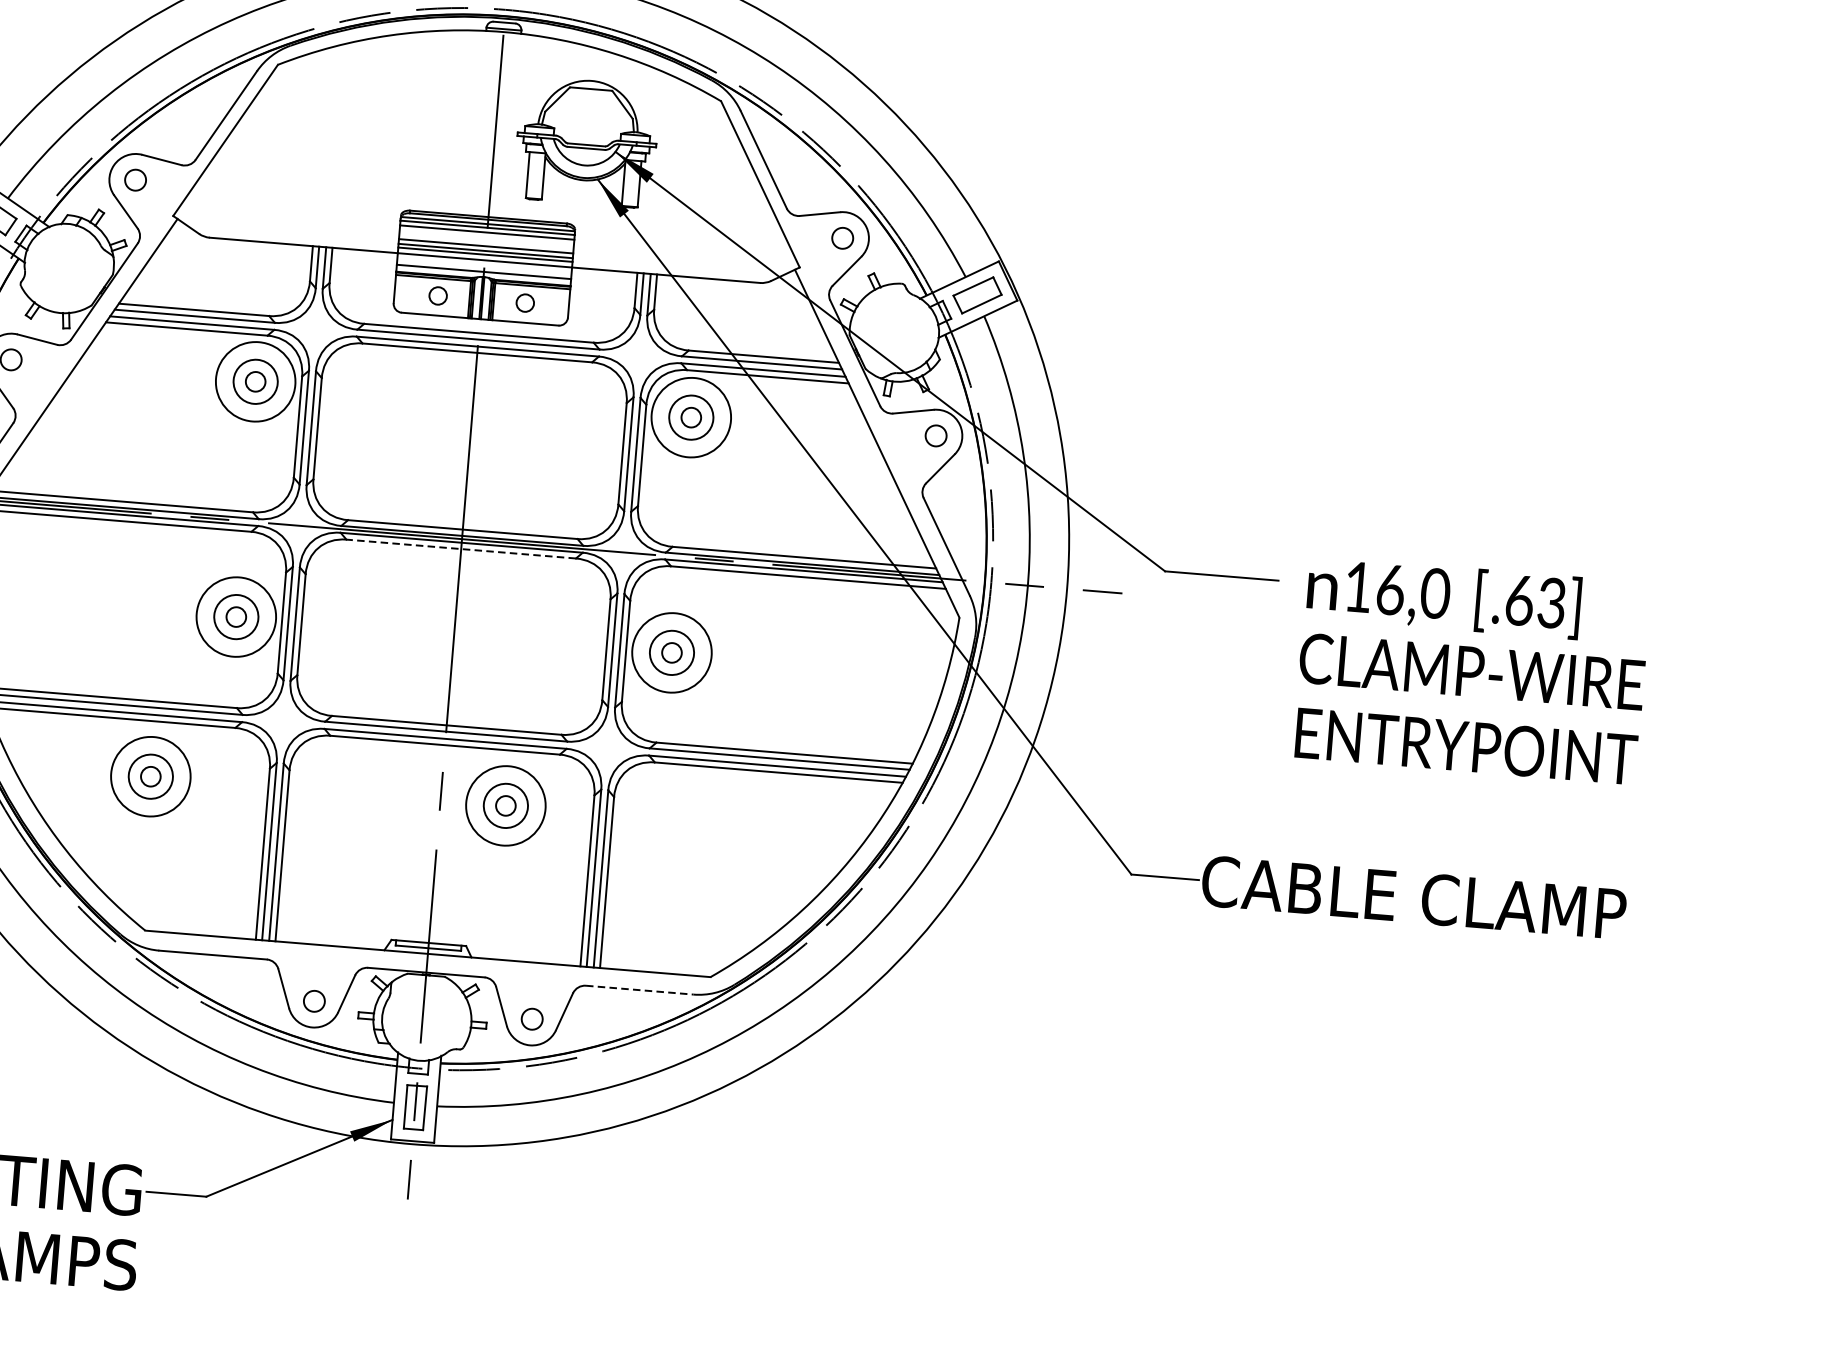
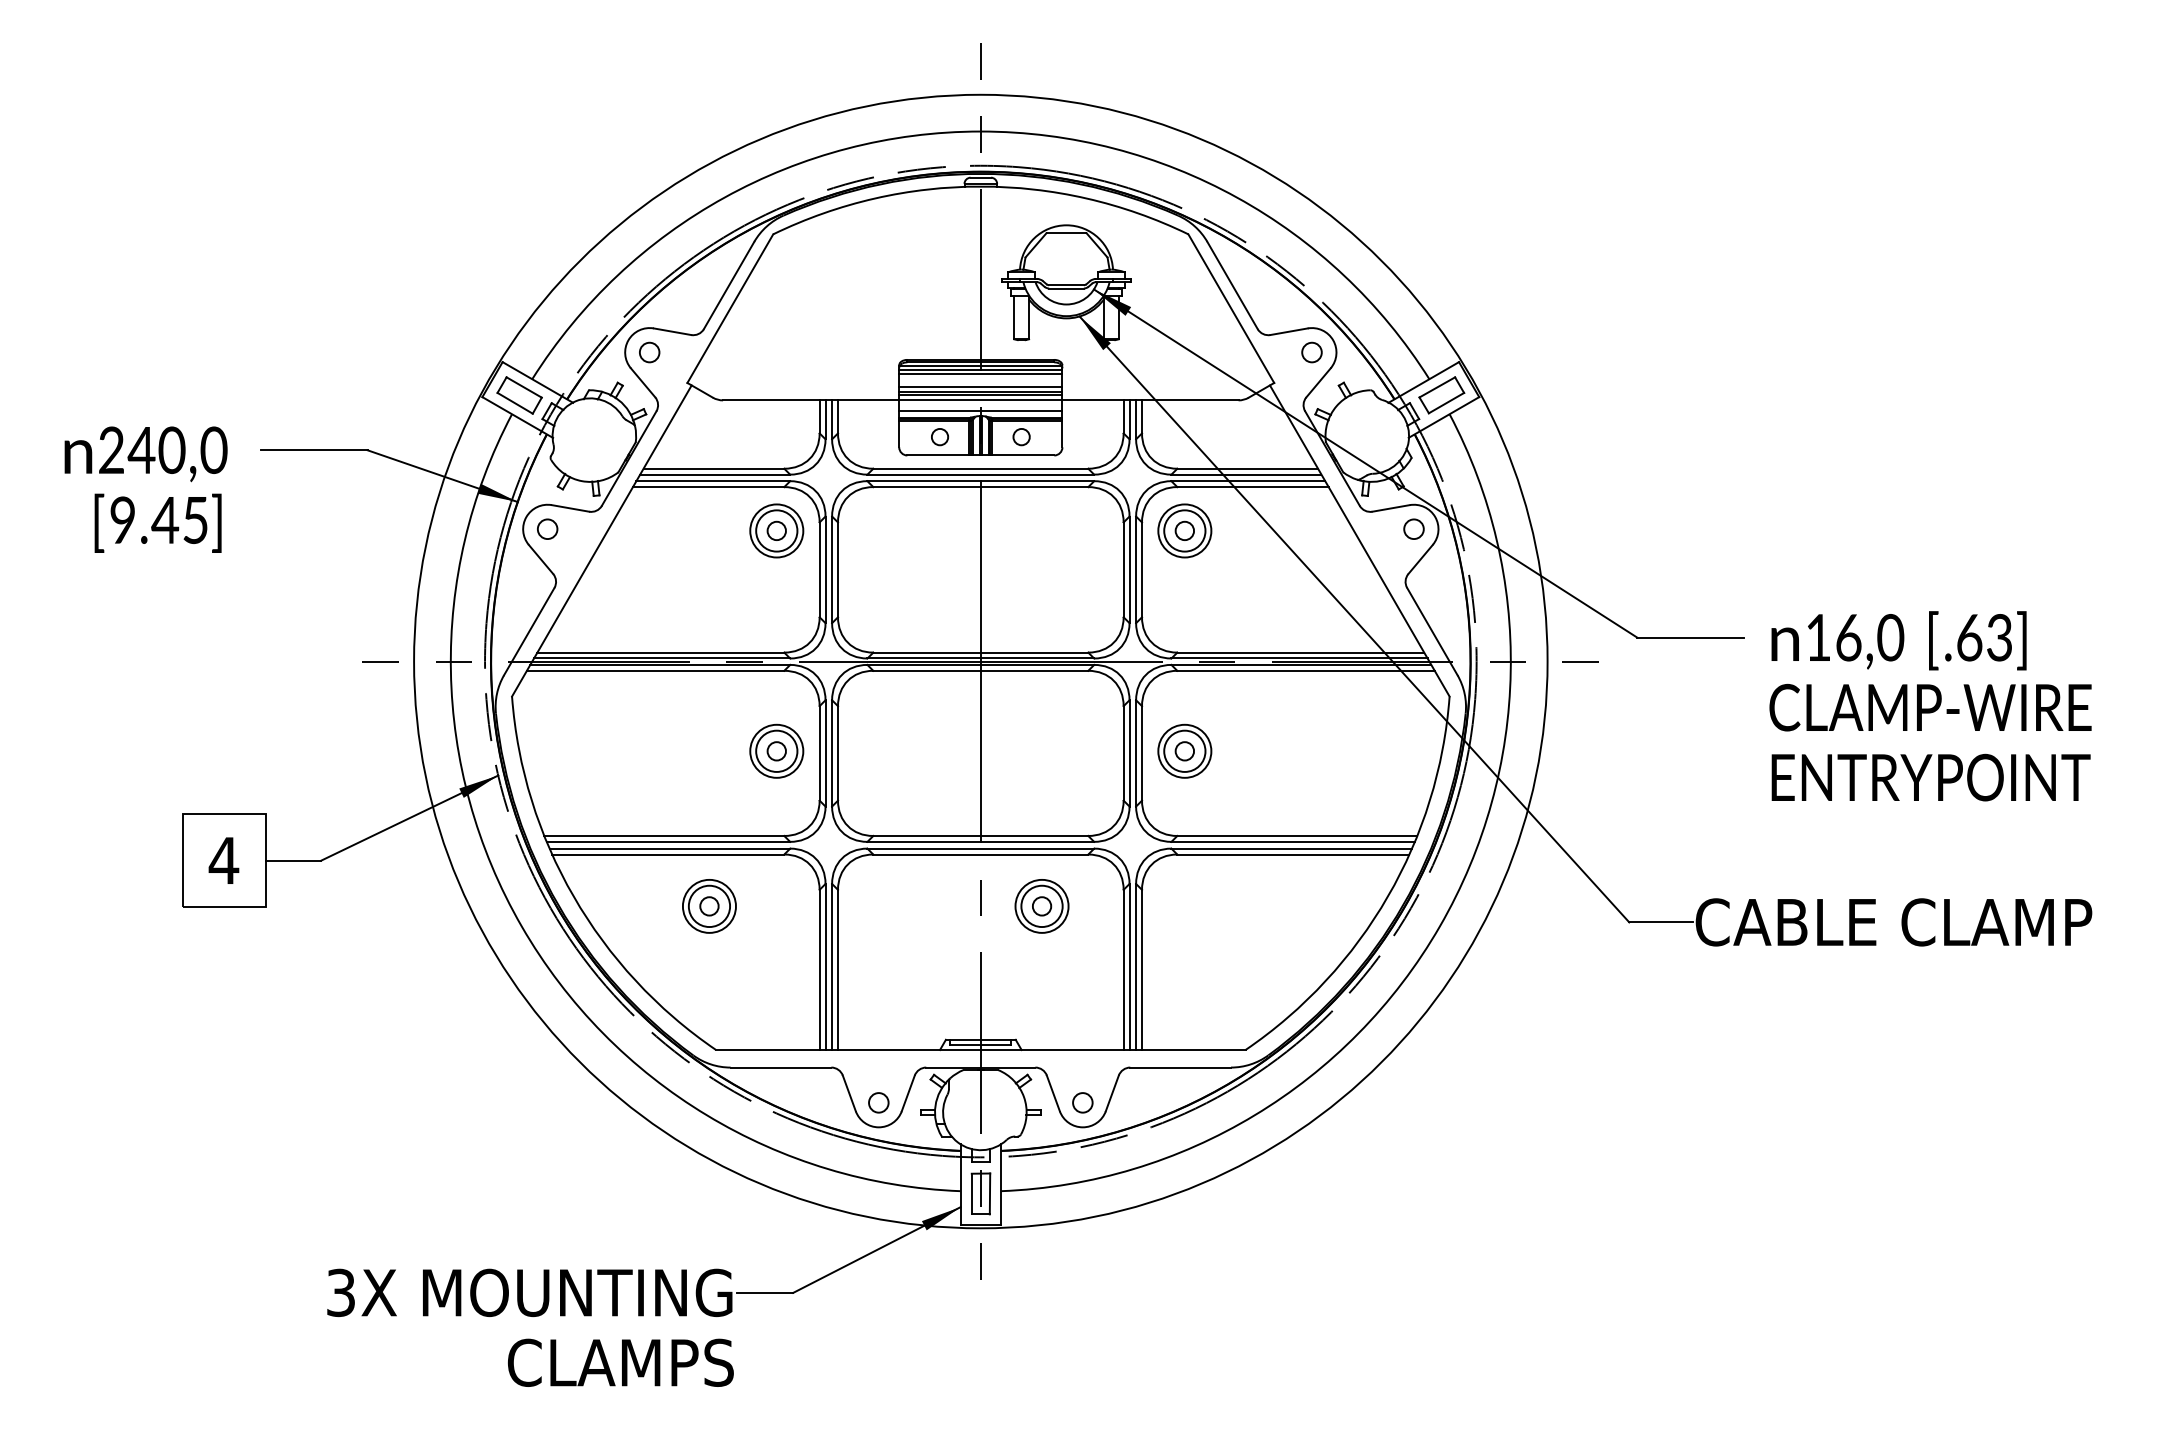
circle: (255, 381) -> (776, 530), size x0.71
circle: (690, 417) -> (1184, 530), size x0.71
line: (460, 548) -> (980, 670), dashed -> solid
circle: (236, 616) -> (776, 750), size x0.71
circle: (671, 651) -> (1184, 750), size x0.71
circle: (149, 775) -> (708, 905), size x0.71
circle: (505, 804) -> (1041, 905), size x0.71
line: (640, 990) -> (1181, 1067), dashed -> solid

